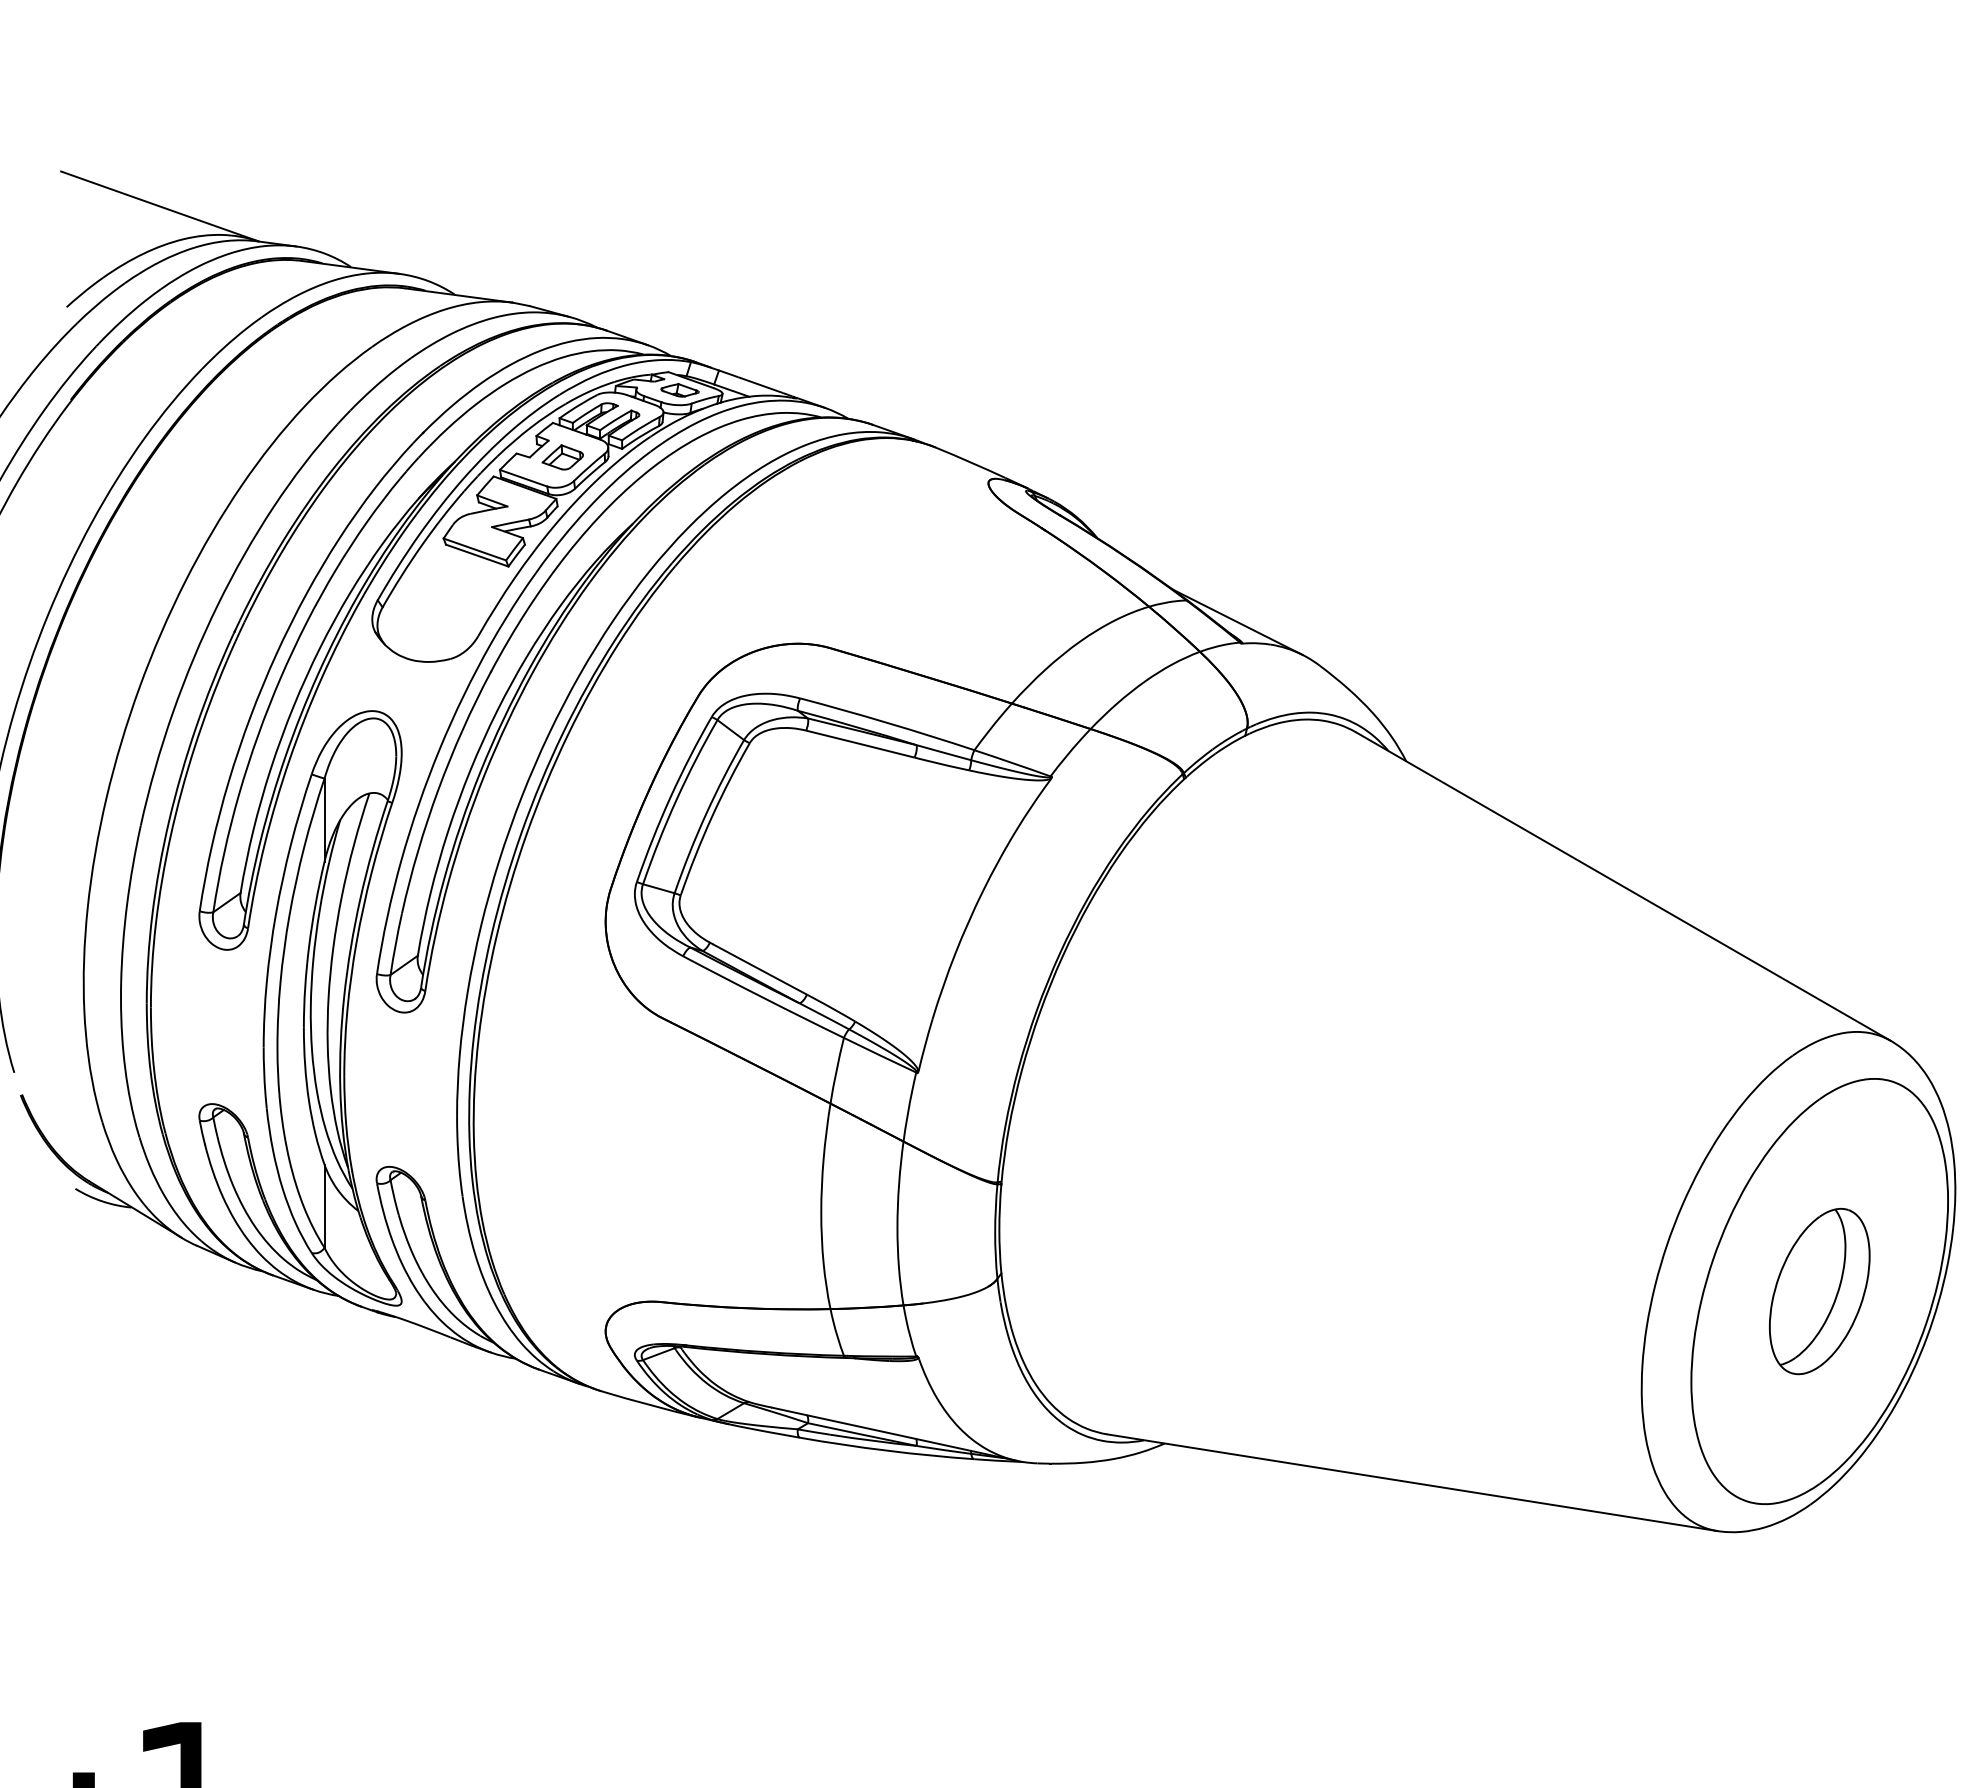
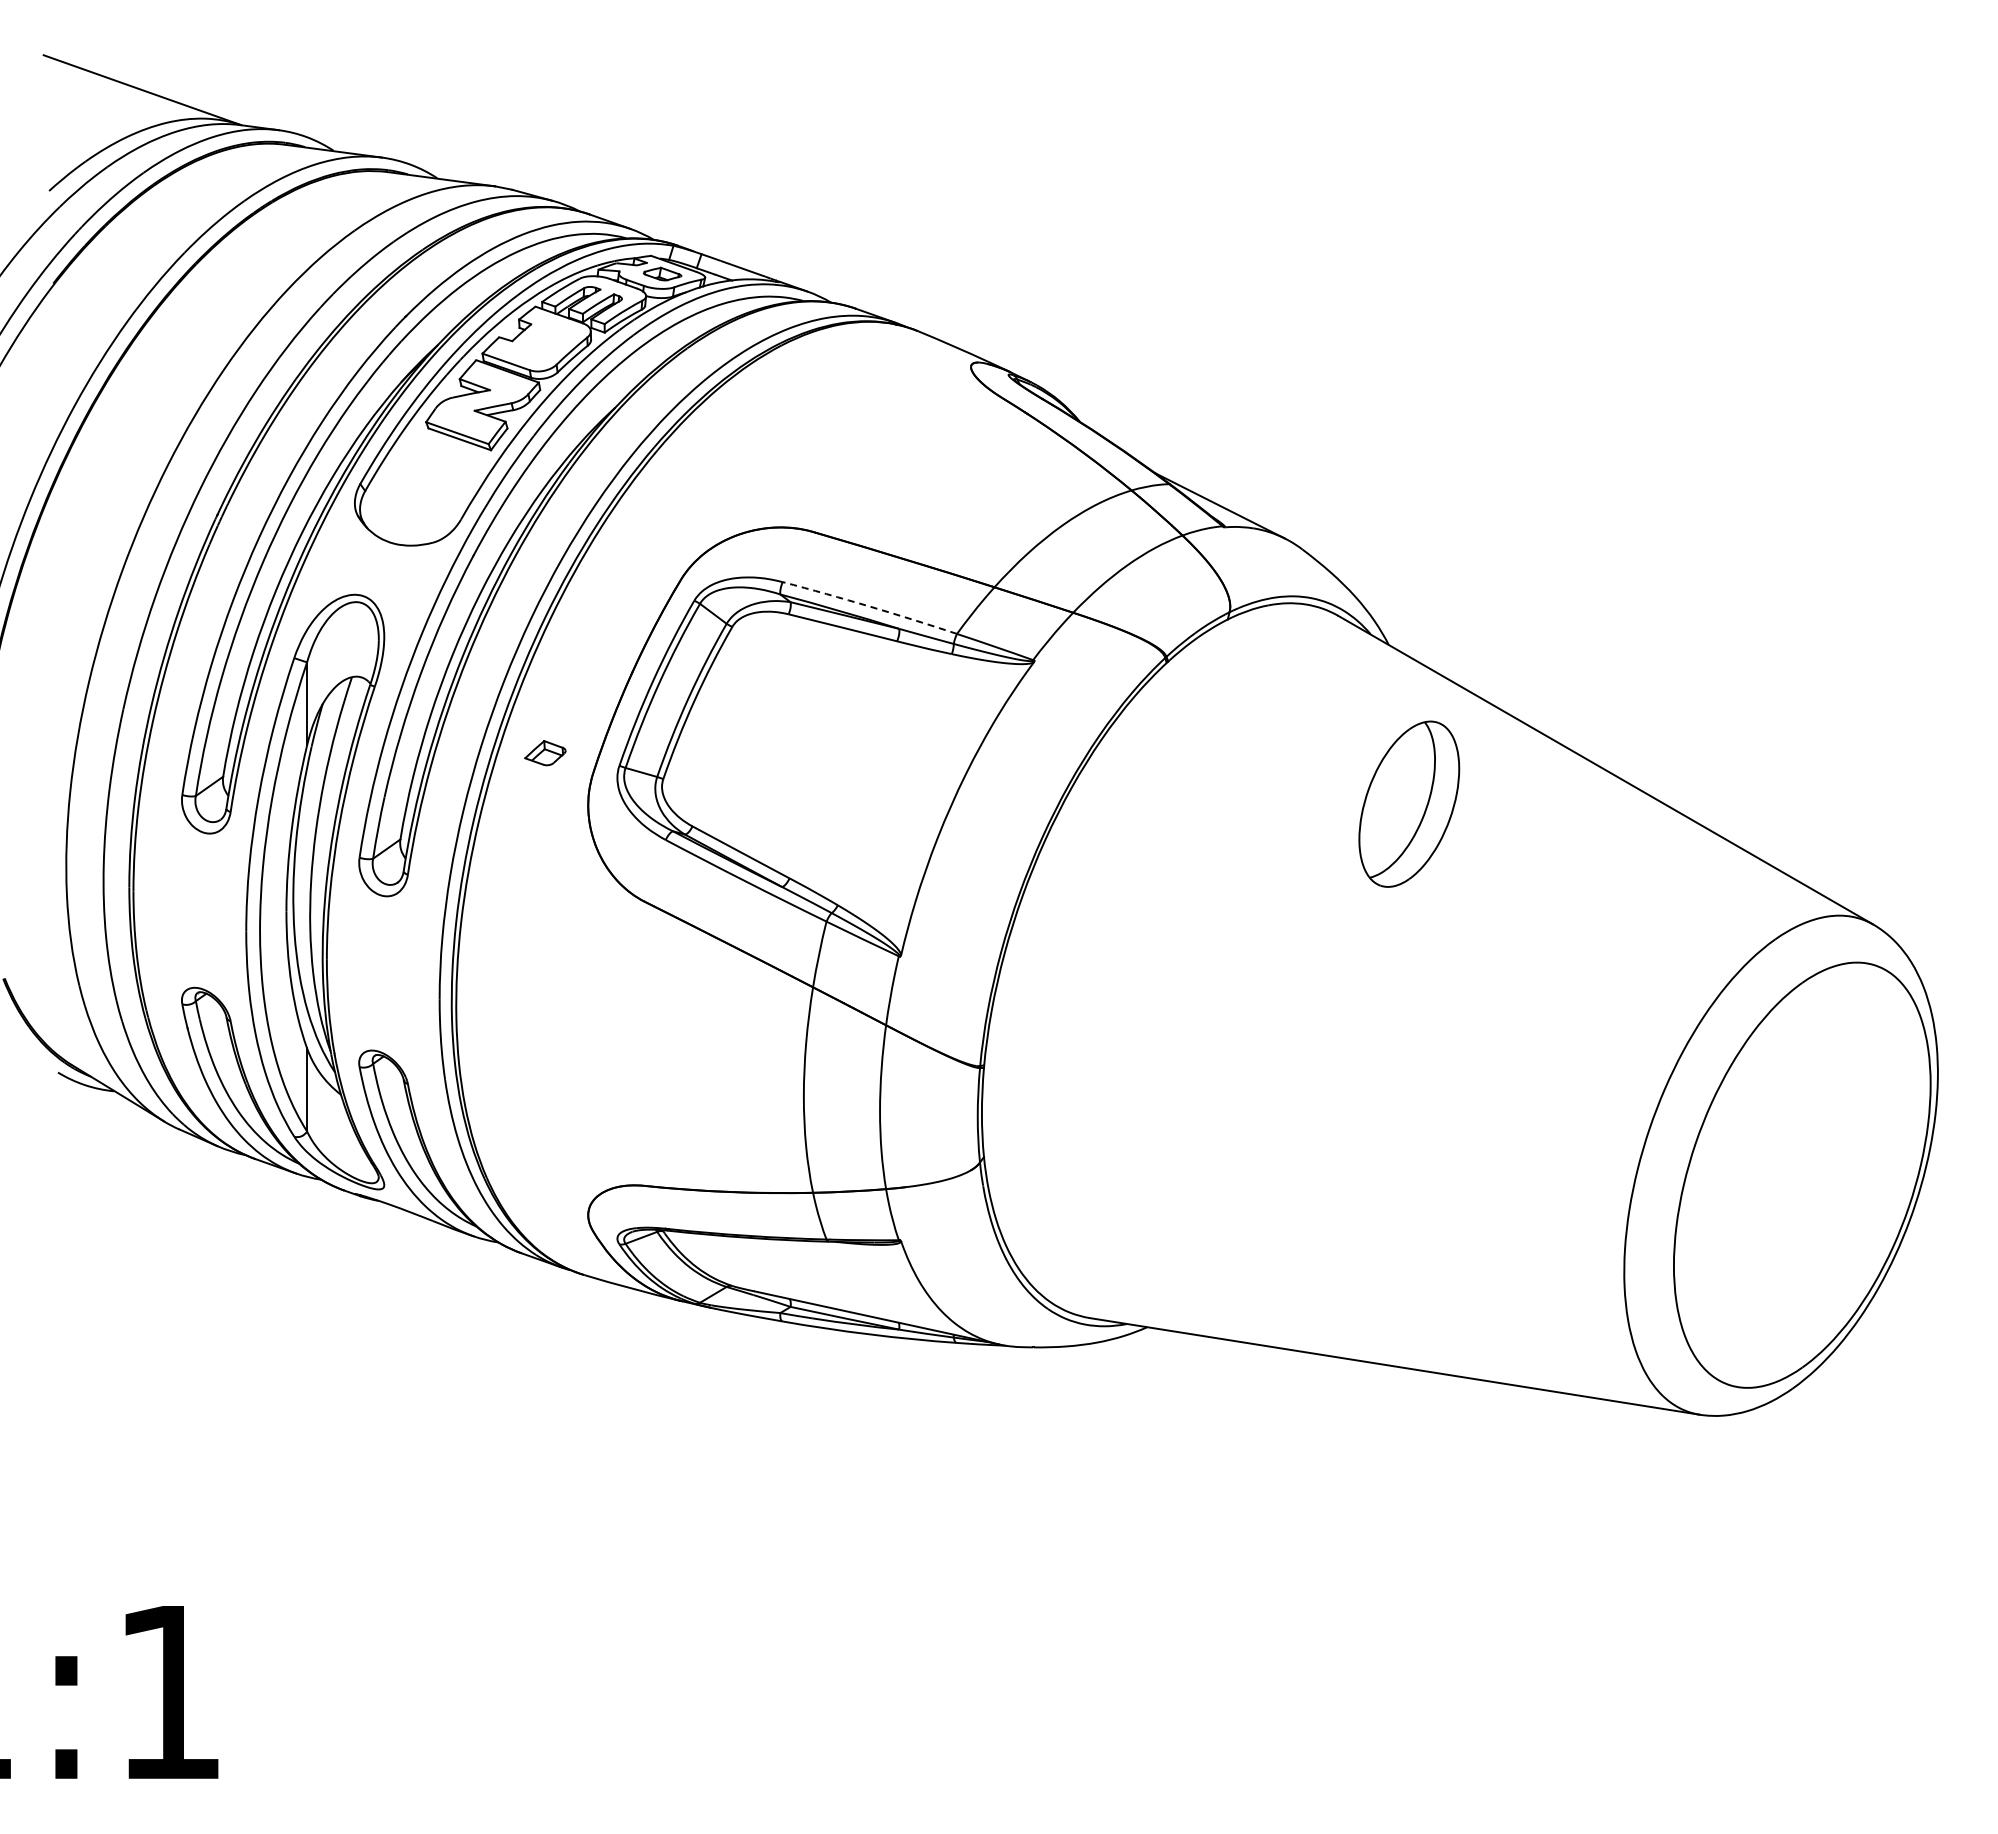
part: (562, 457) -> (545, 753), moved
arc: (887, 722) -> (870, 606), solid -> dashed
part: (1819, 1290) -> (1409, 803), moved

